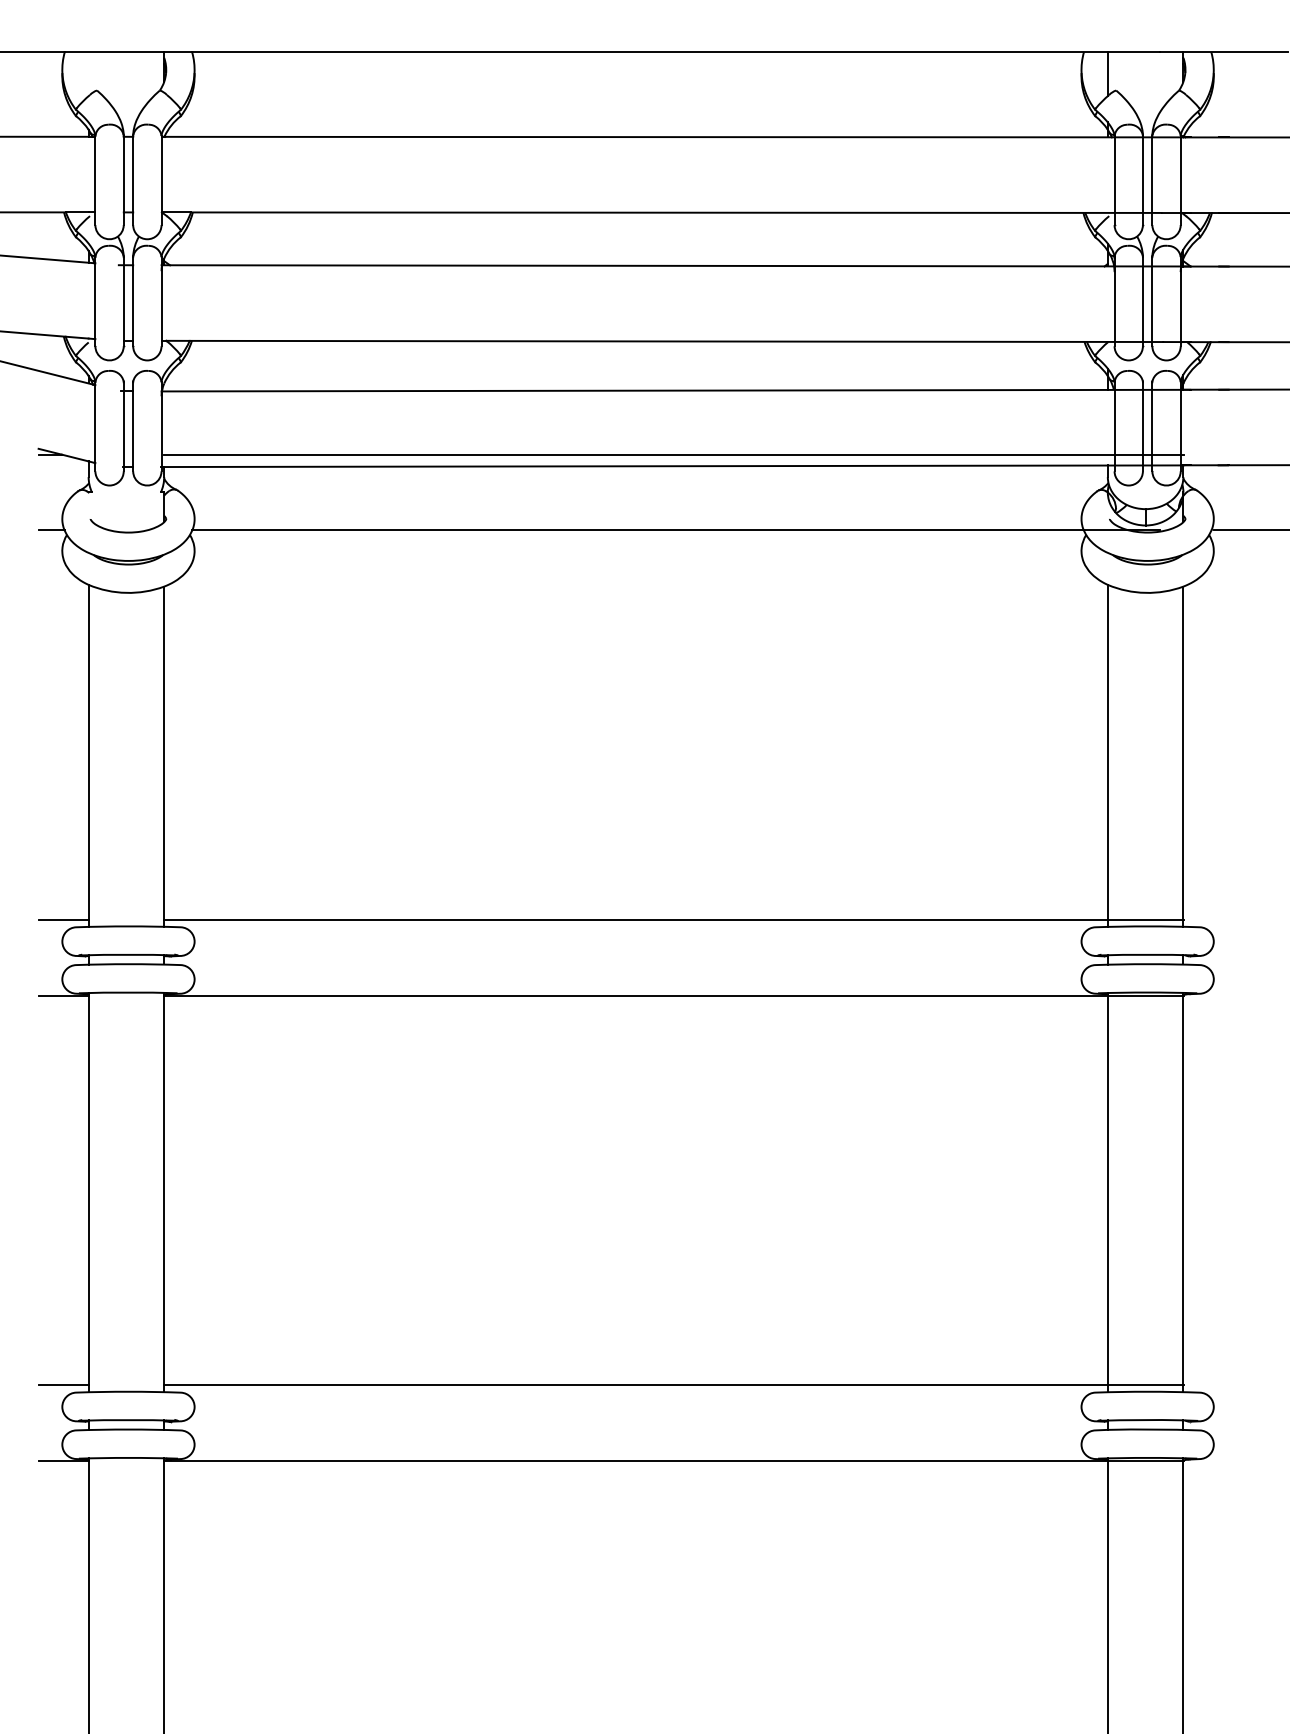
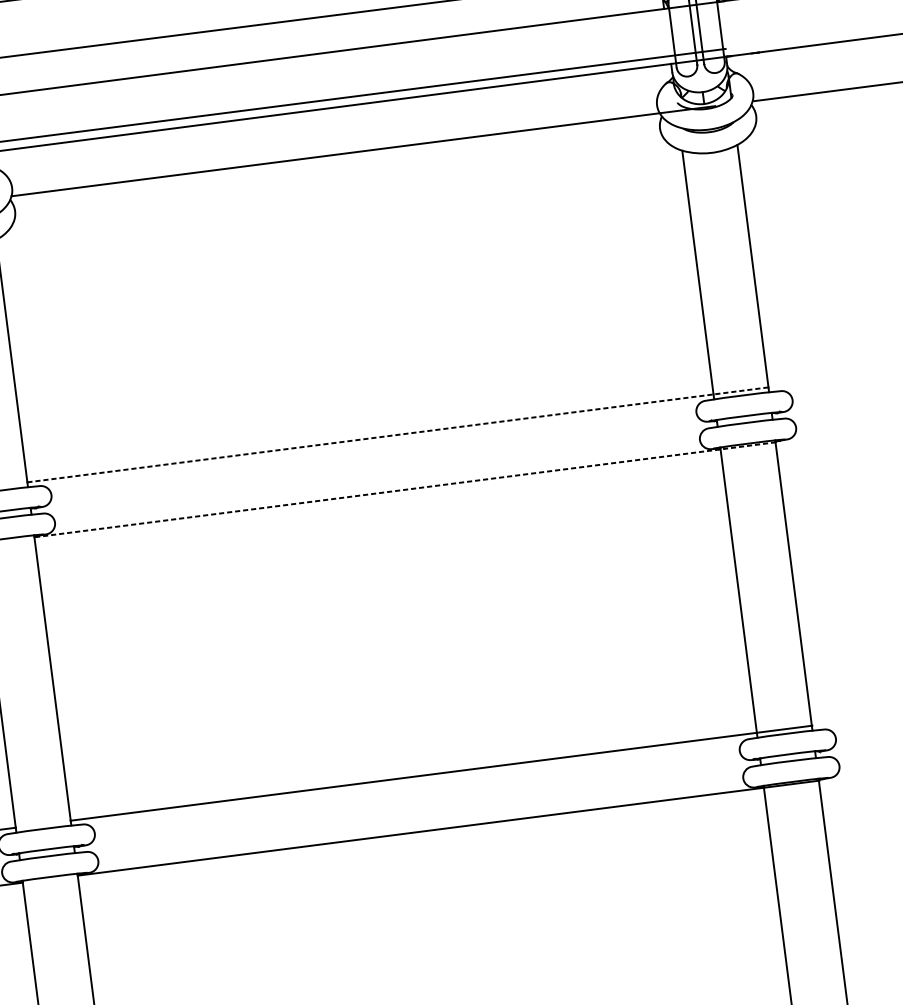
line: (674, 920) -> (398, 435), solid -> dashed
line: (674, 995) -> (405, 489), solid -> dashed

